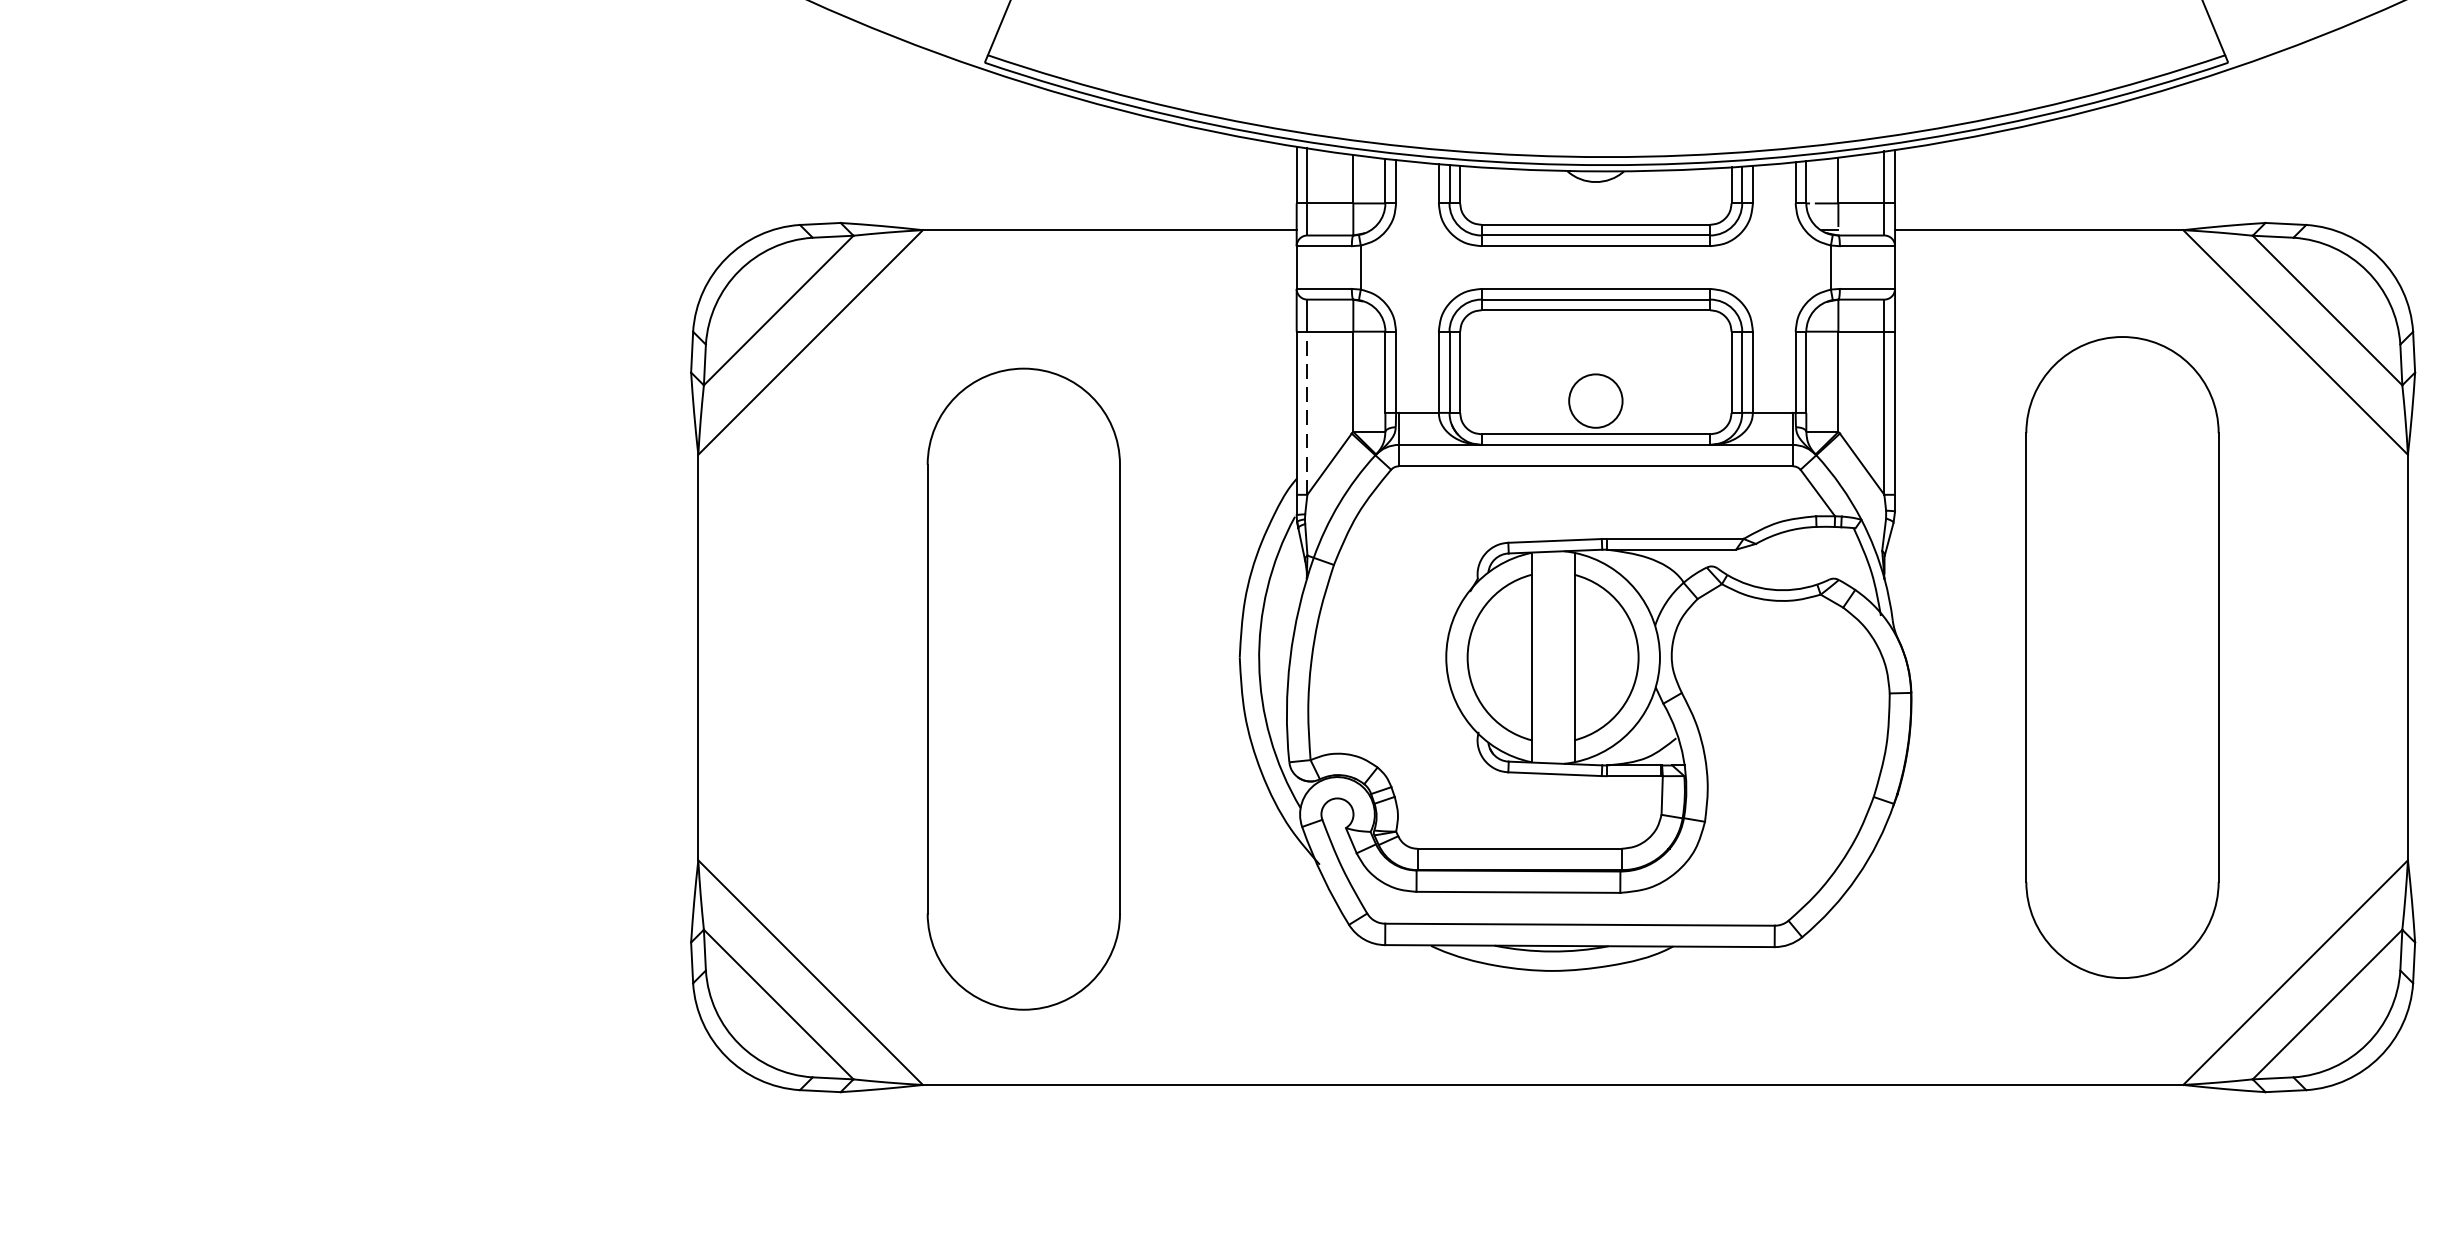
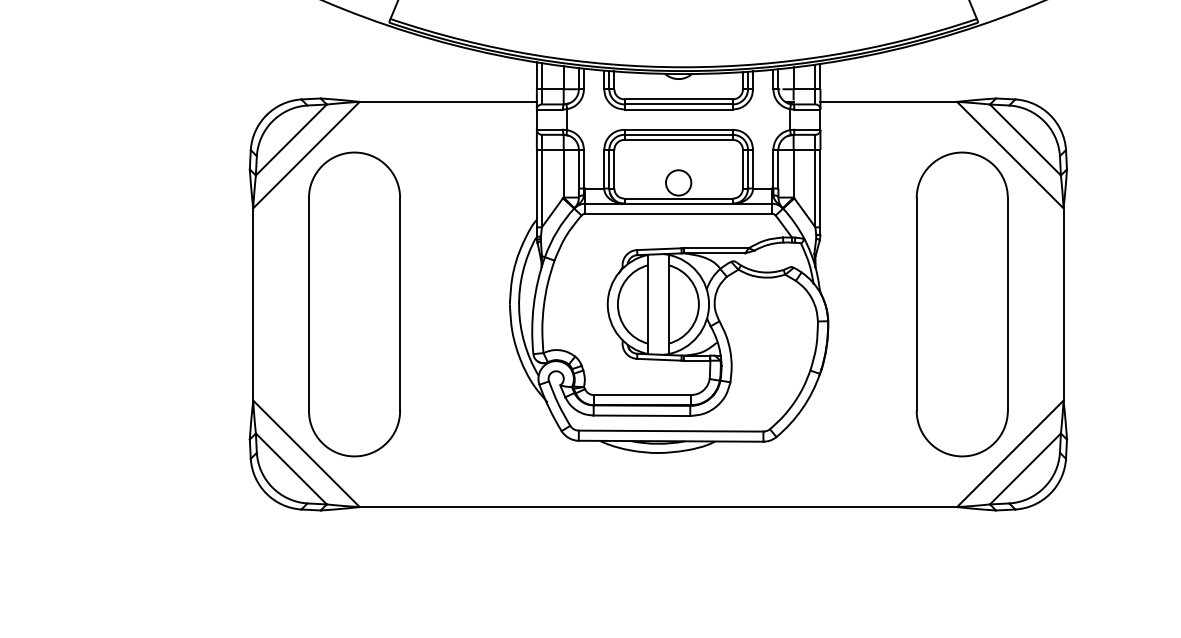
line: (1306, 412) -> (541, 188), dashed -> solid
part: (2120, 657) -> (961, 304), moved
part: (1023, 689) -> (354, 304), moved

